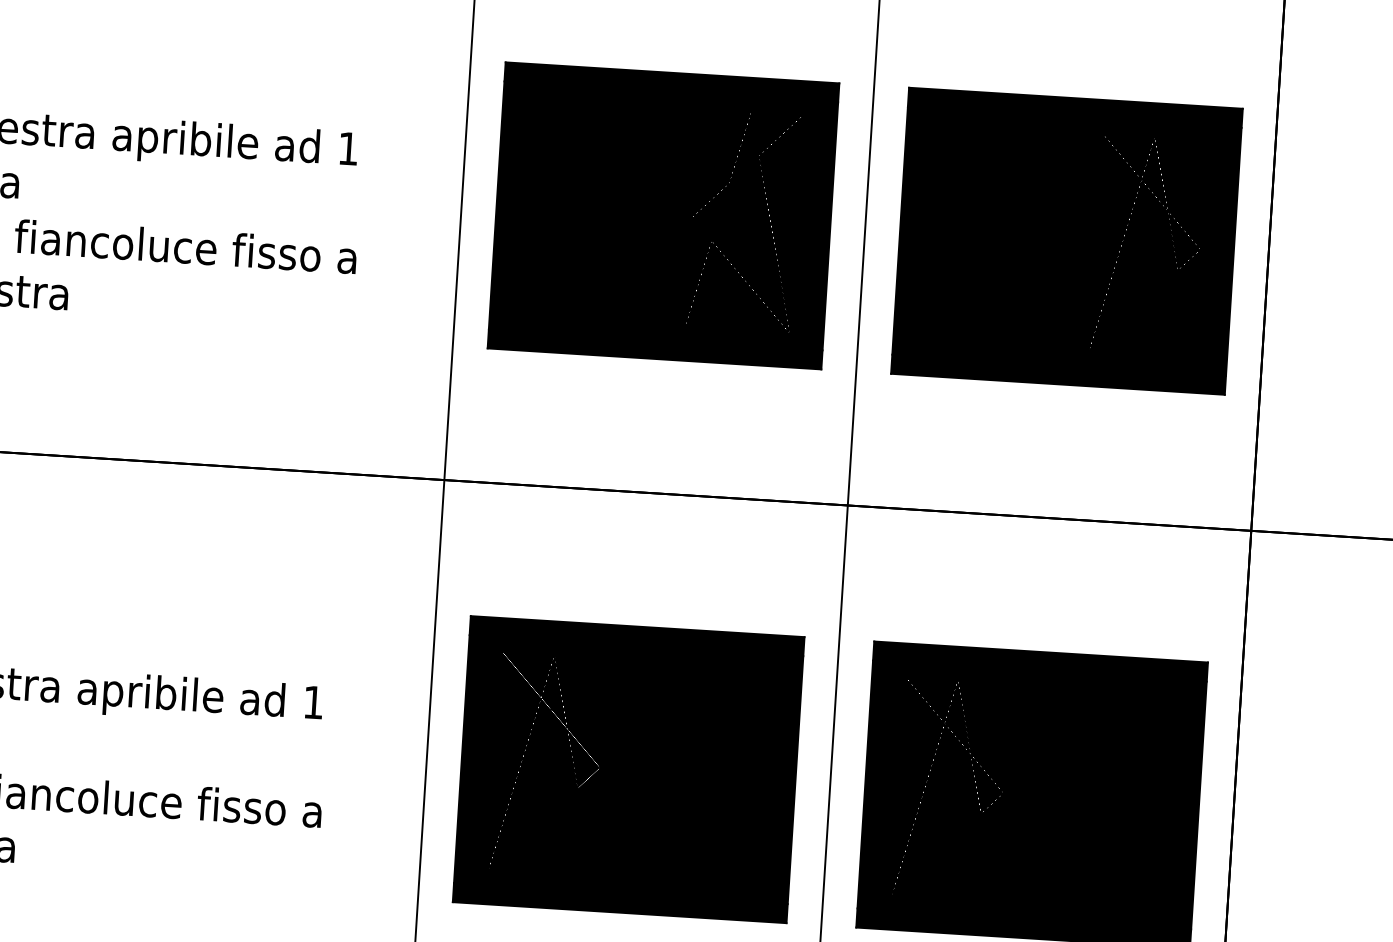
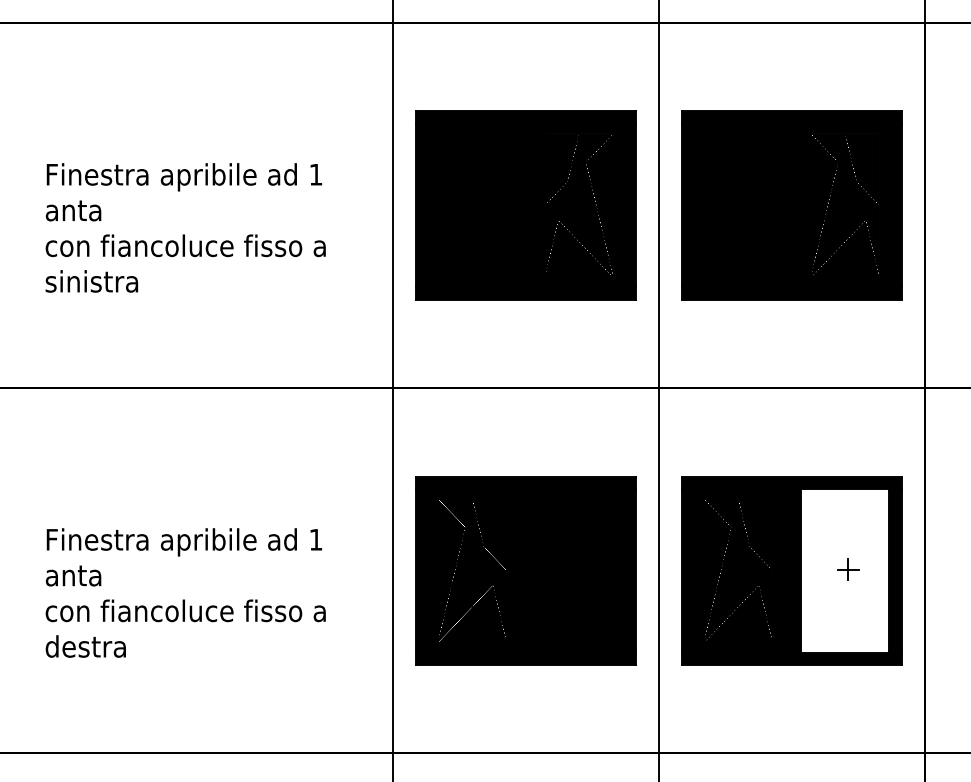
fill: (1113, 799) -> (845, 570), removed

